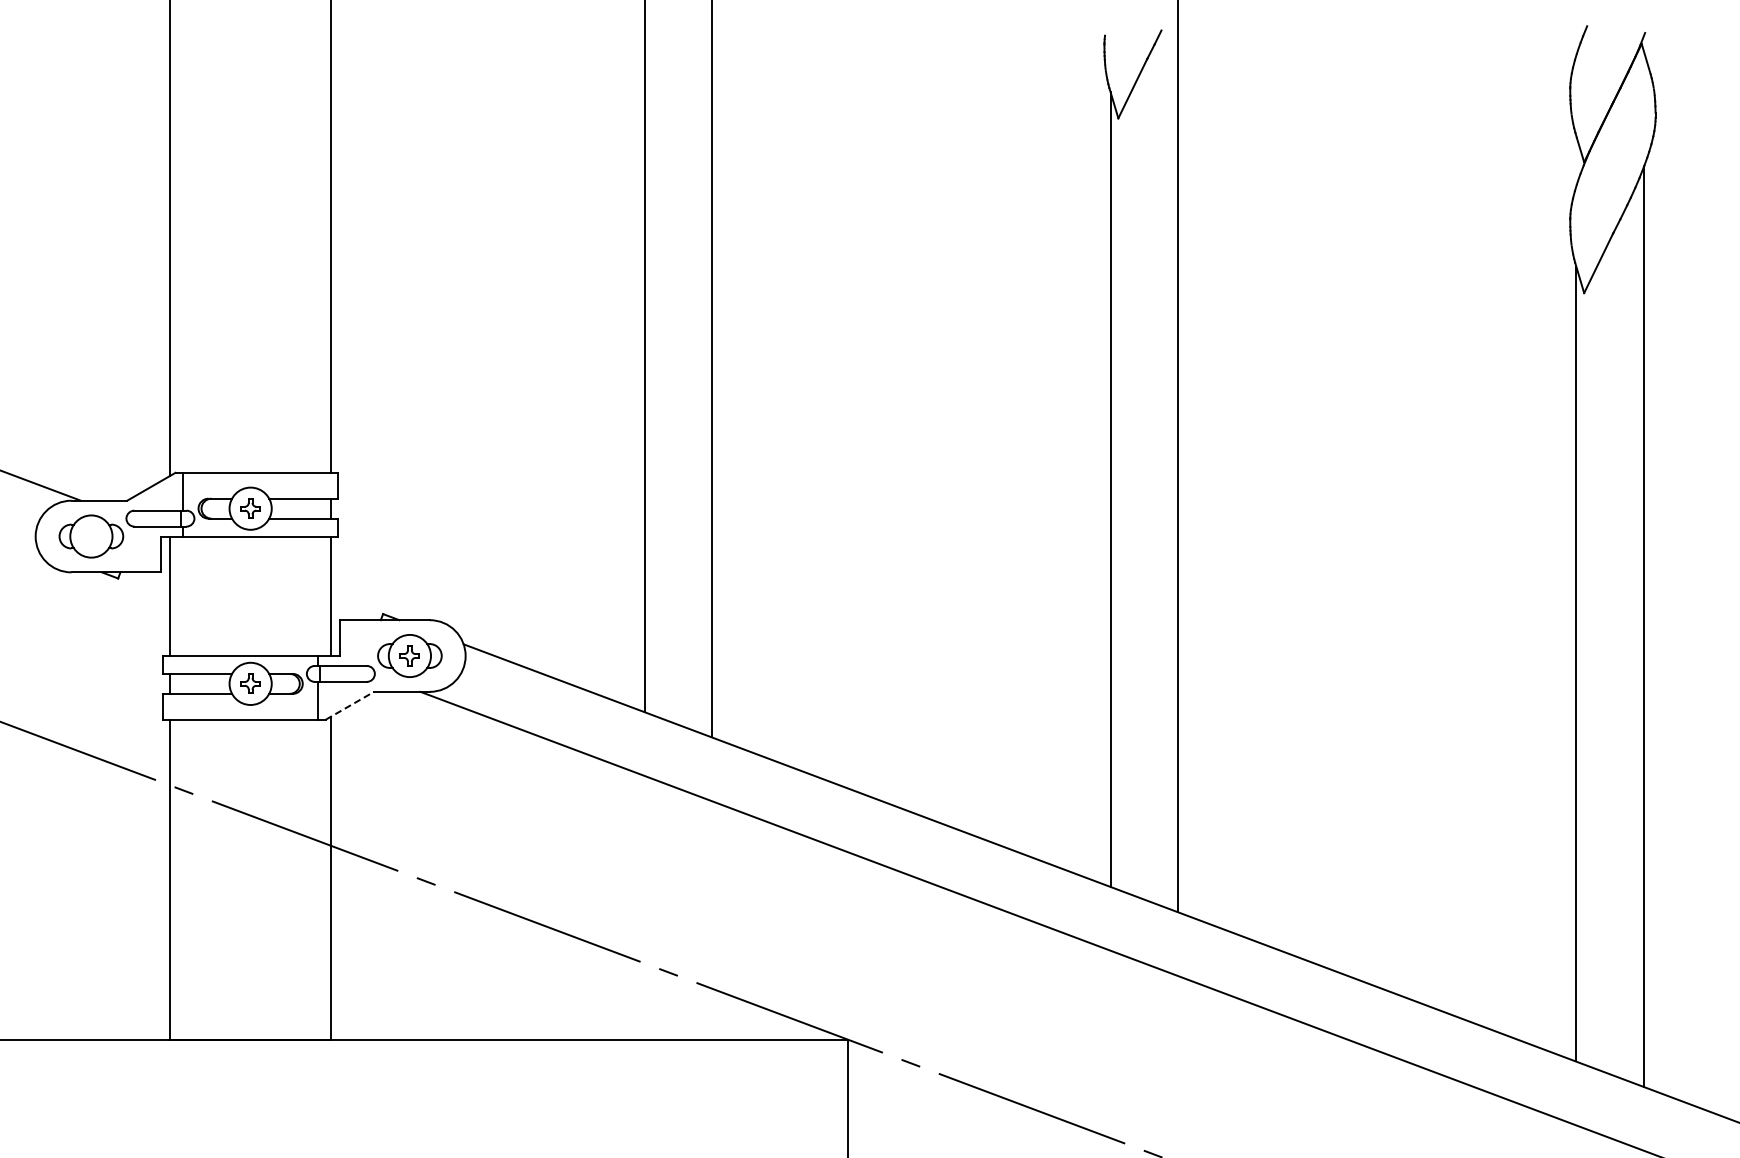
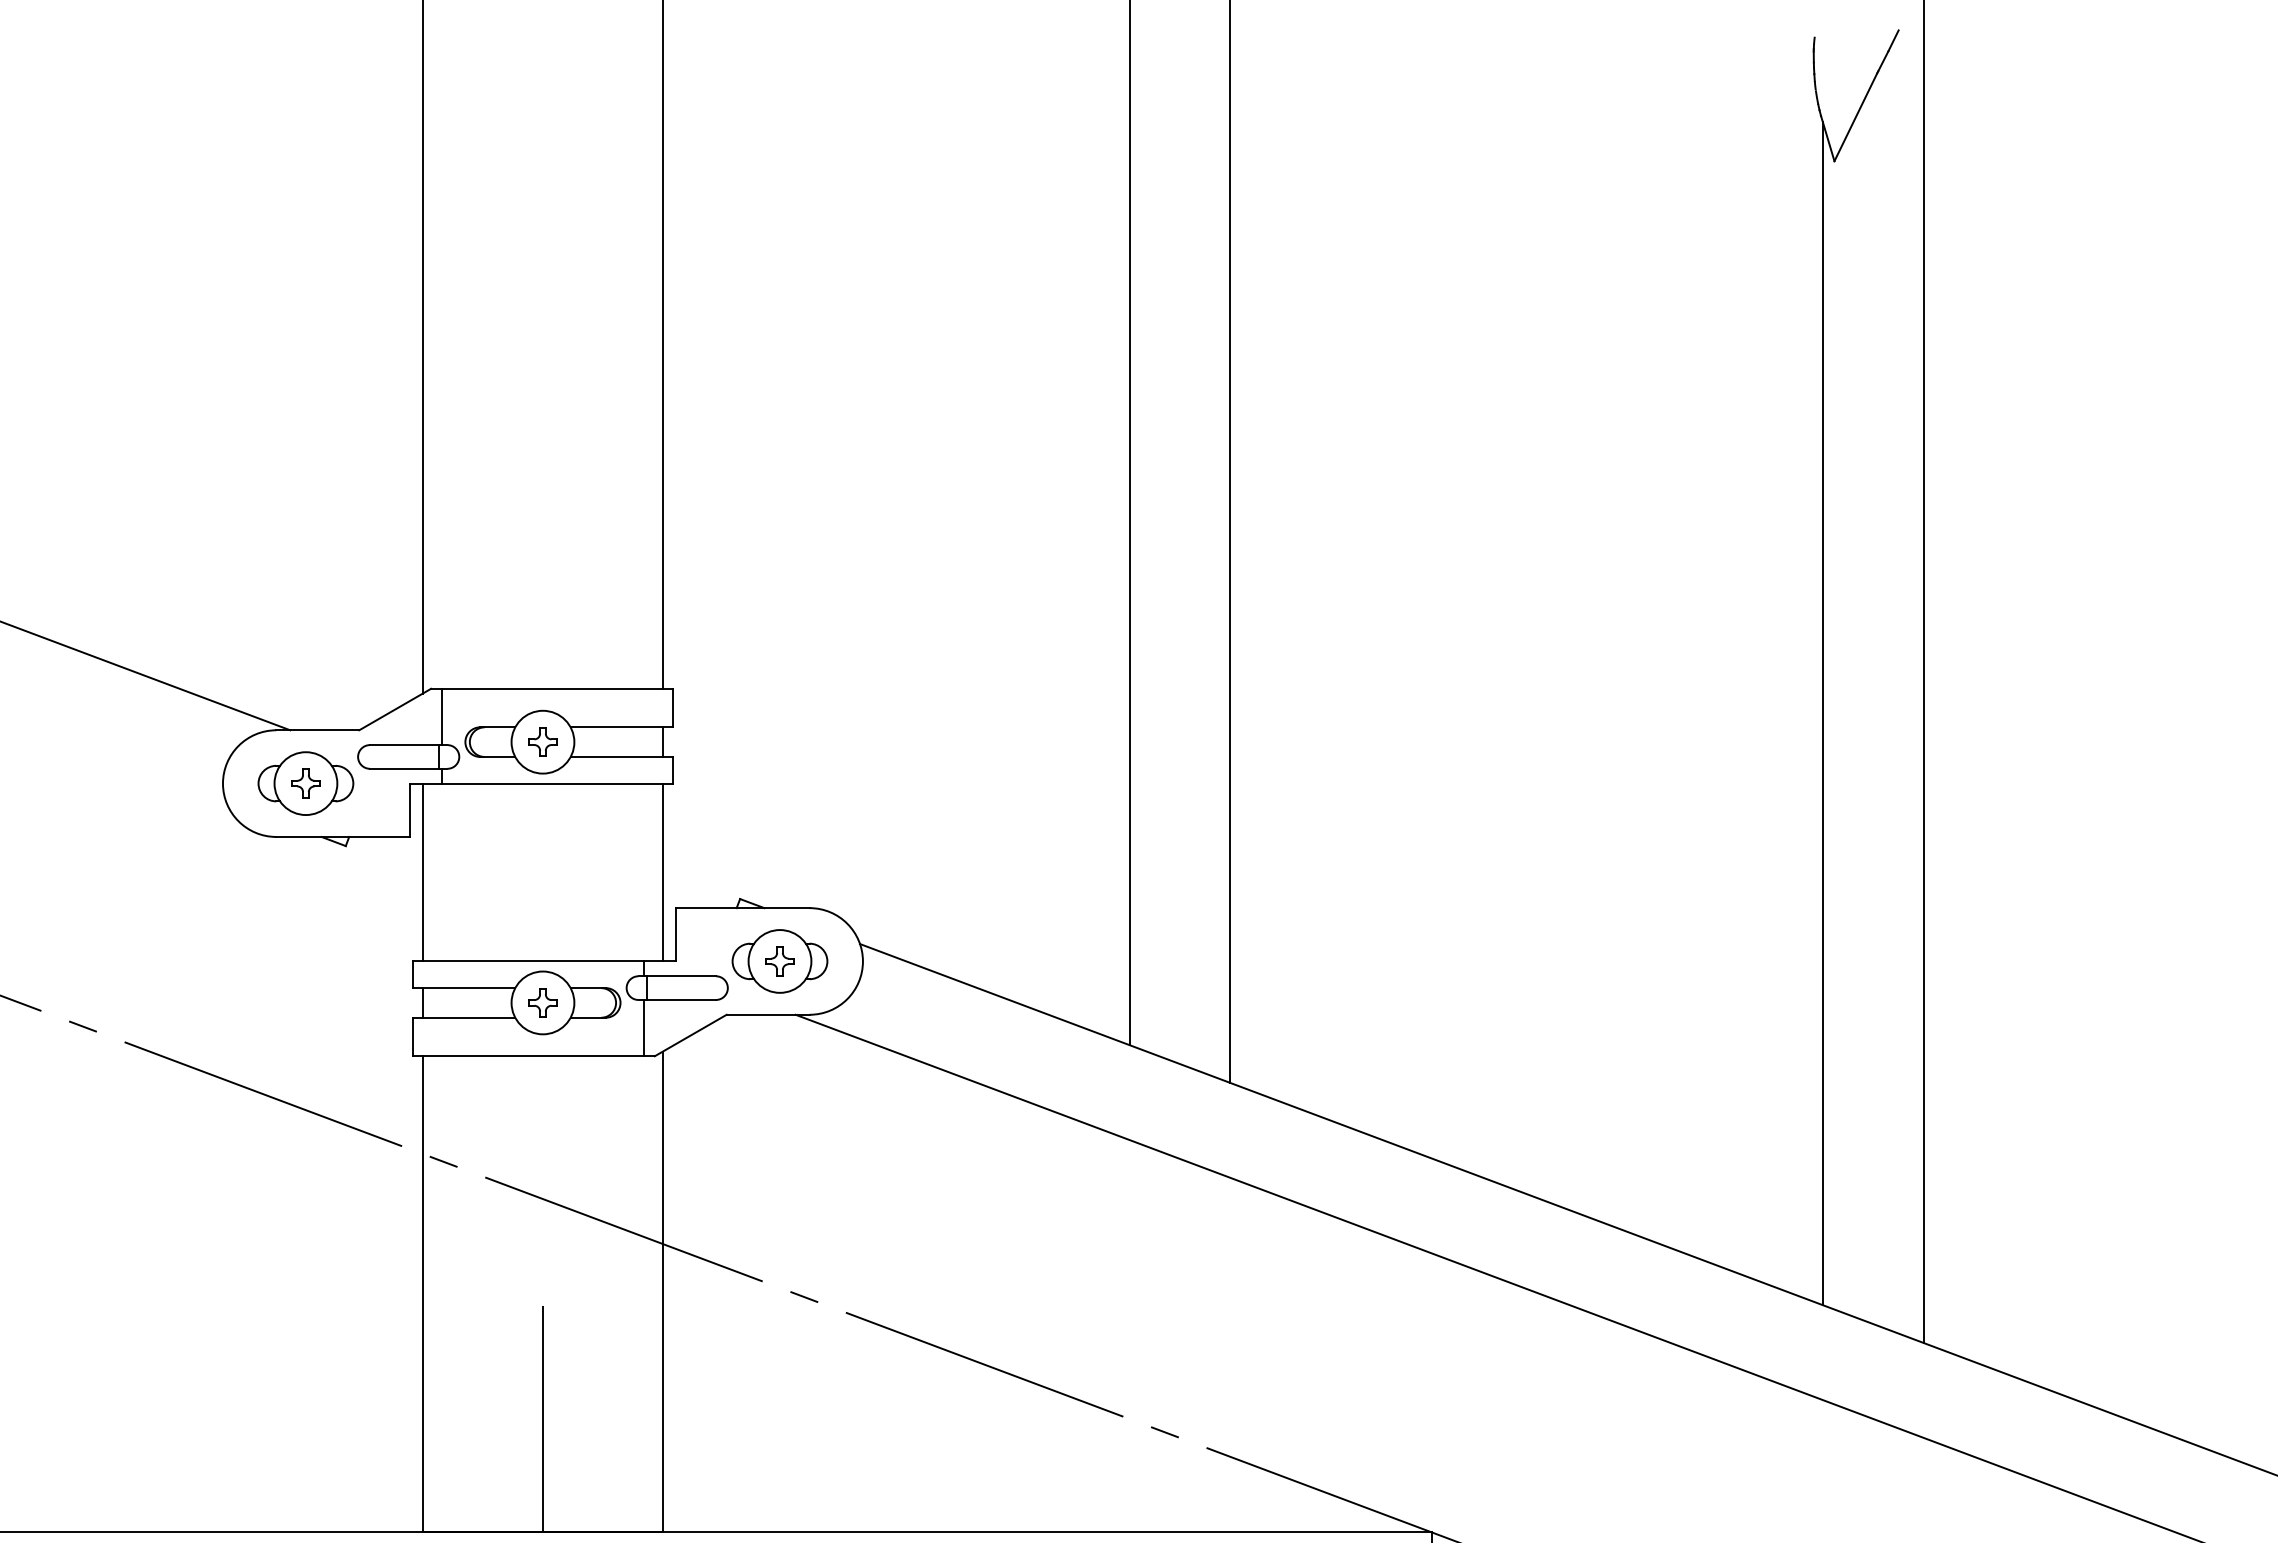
part: (91, 536) -> (306, 783), added
line: (349, 705) -> (690, 1035), dashed -> solid
line: (250, 963) -> (542, 1419), added

